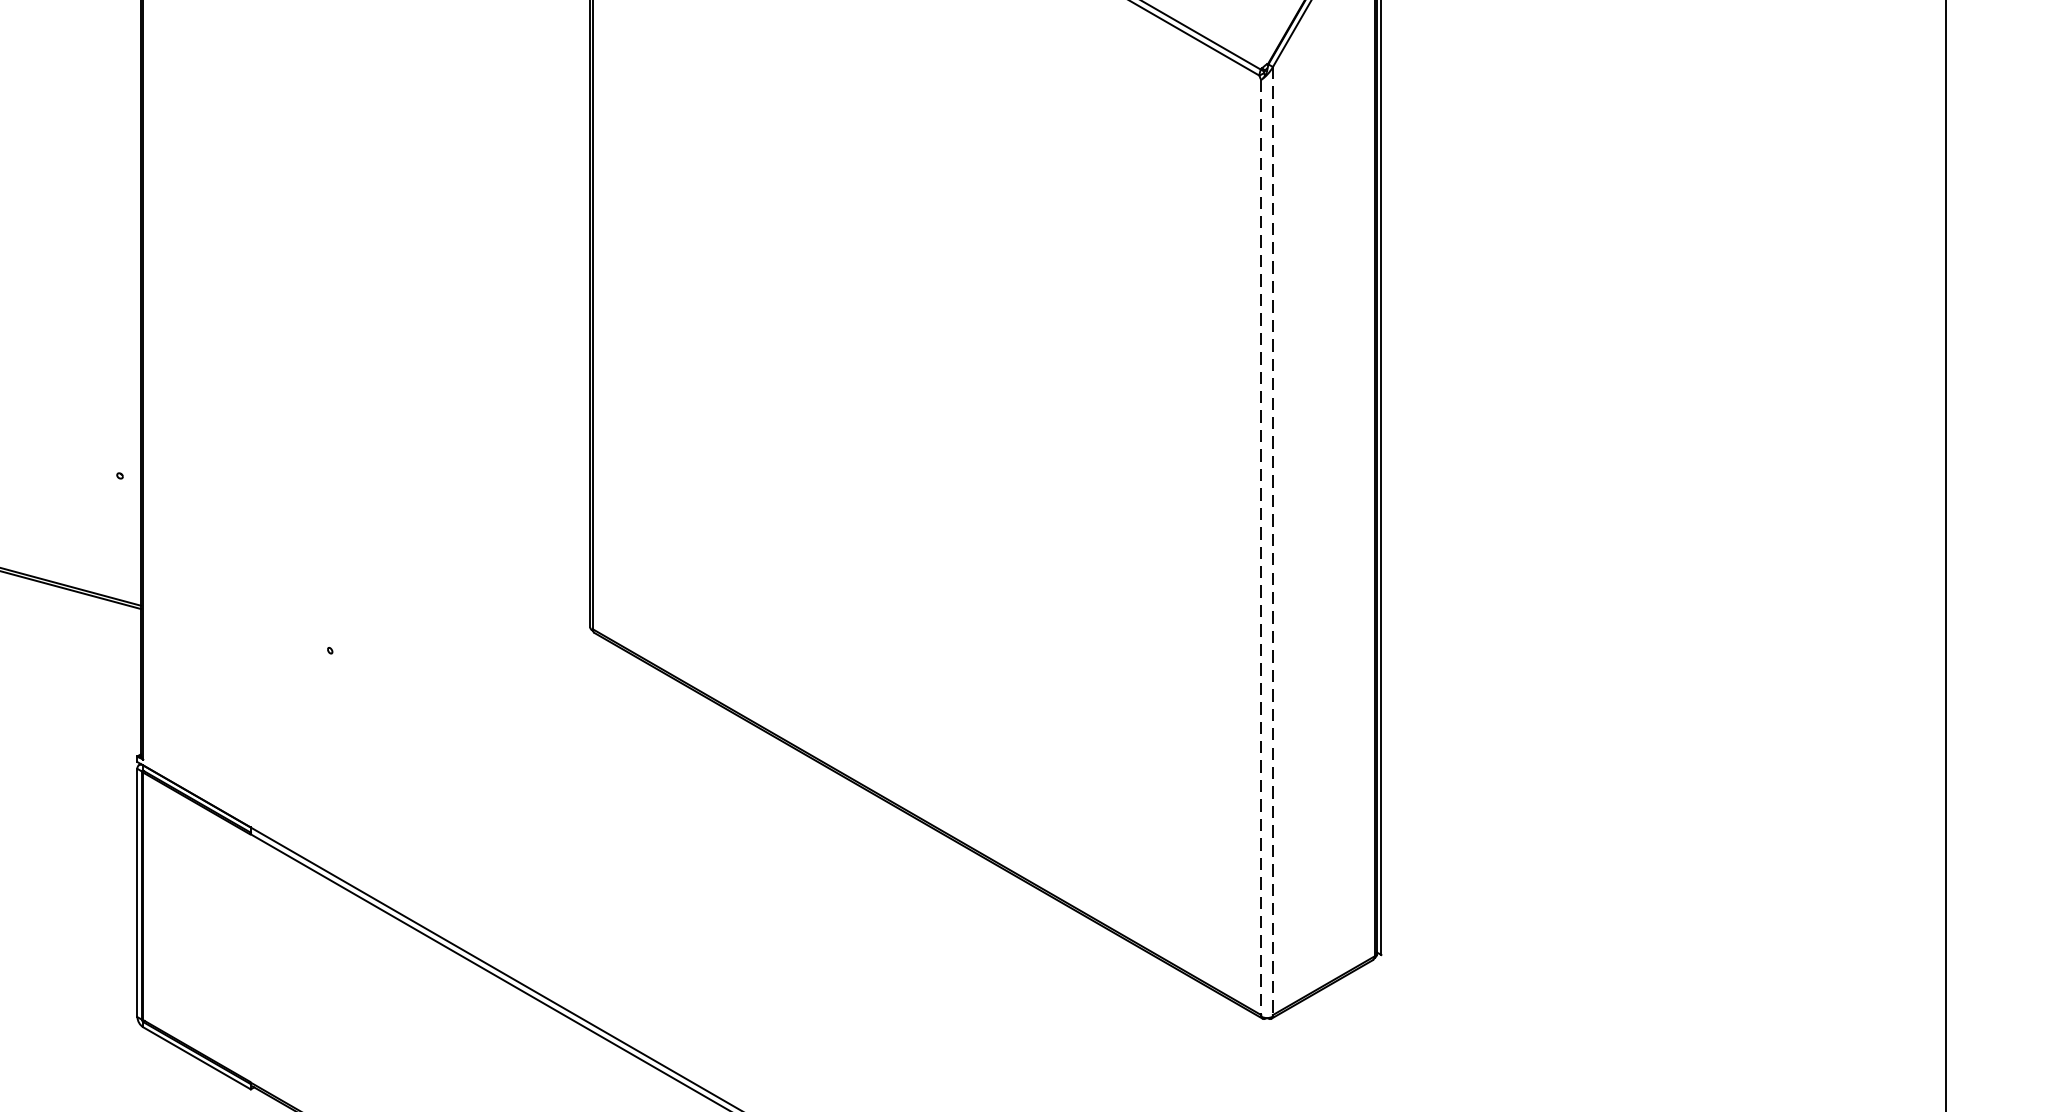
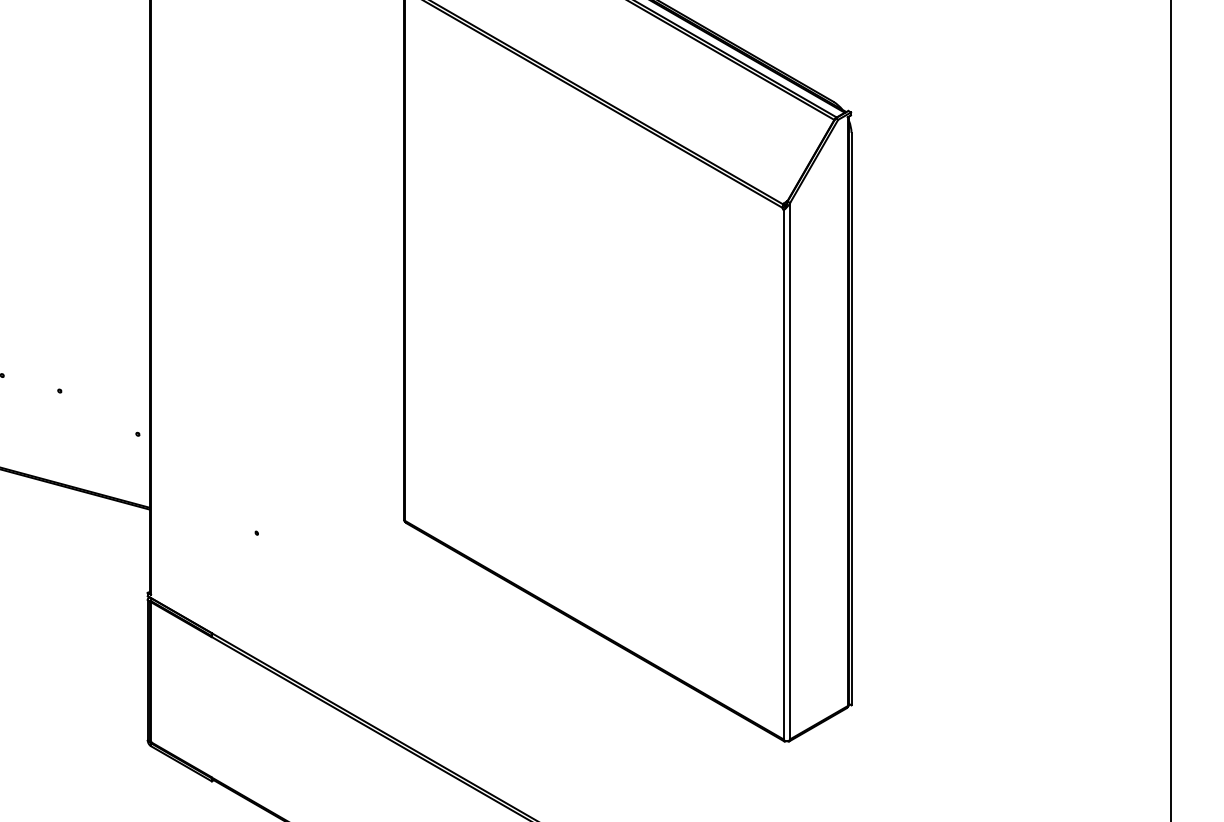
line: (1273, 541) -> (790, 471), dashed -> solid
line: (1261, 546) -> (783, 474), dashed -> solid

